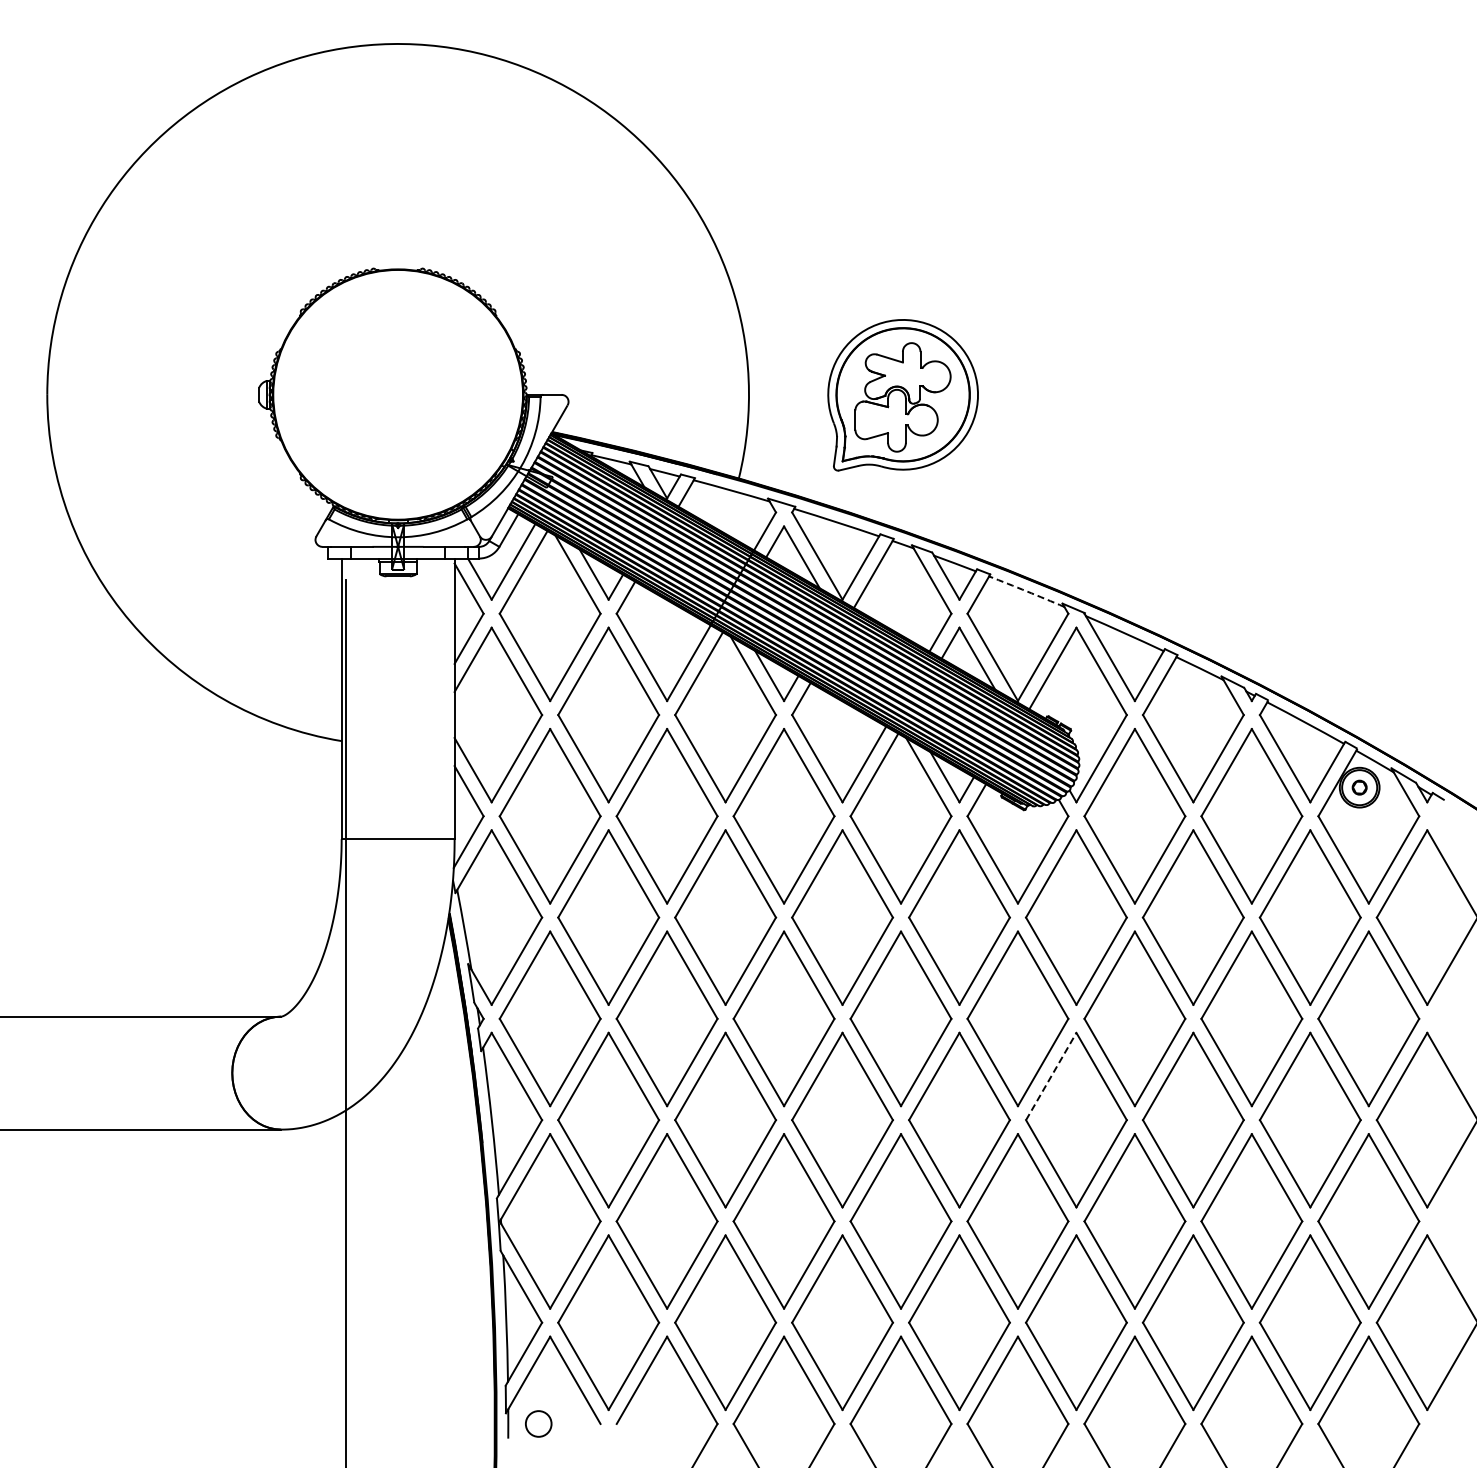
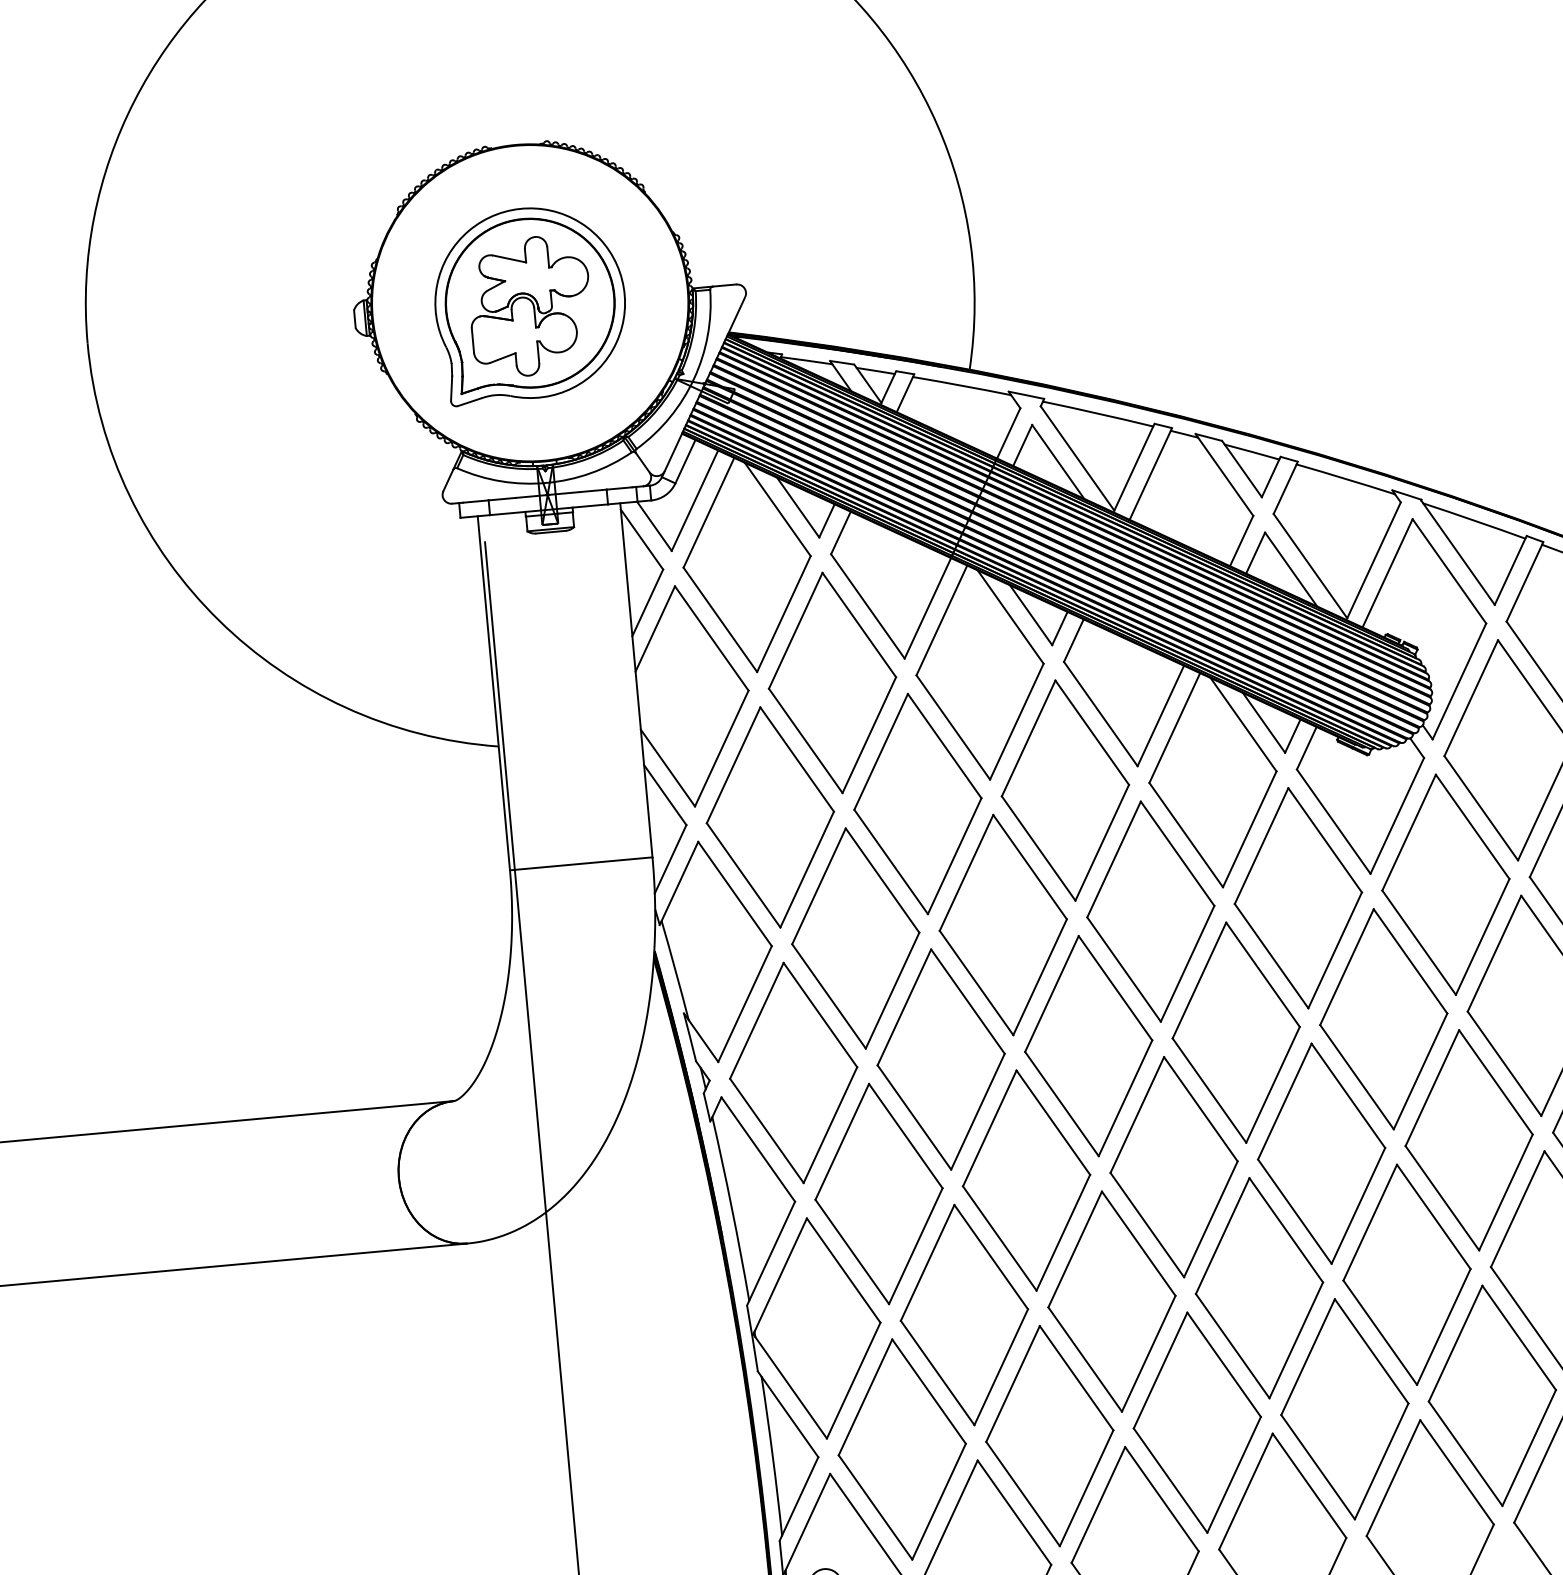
part: (902, 395) -> (529, 304), moved
arc: (1026, 591) -> (1345, 479), dashed -> solid
line: (1051, 1076) -> (1432, 1088), dashed -> solid

